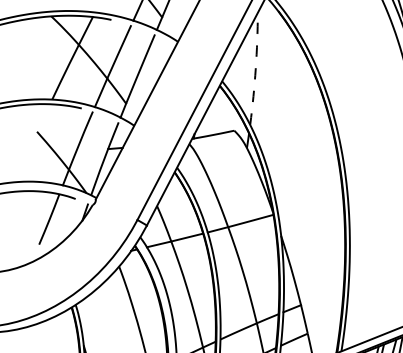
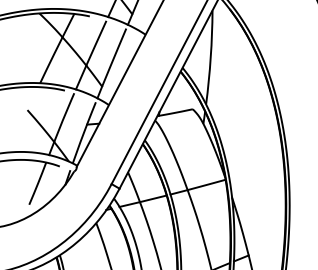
arc: (255, 68) -> (210, 57), dashed -> solid

